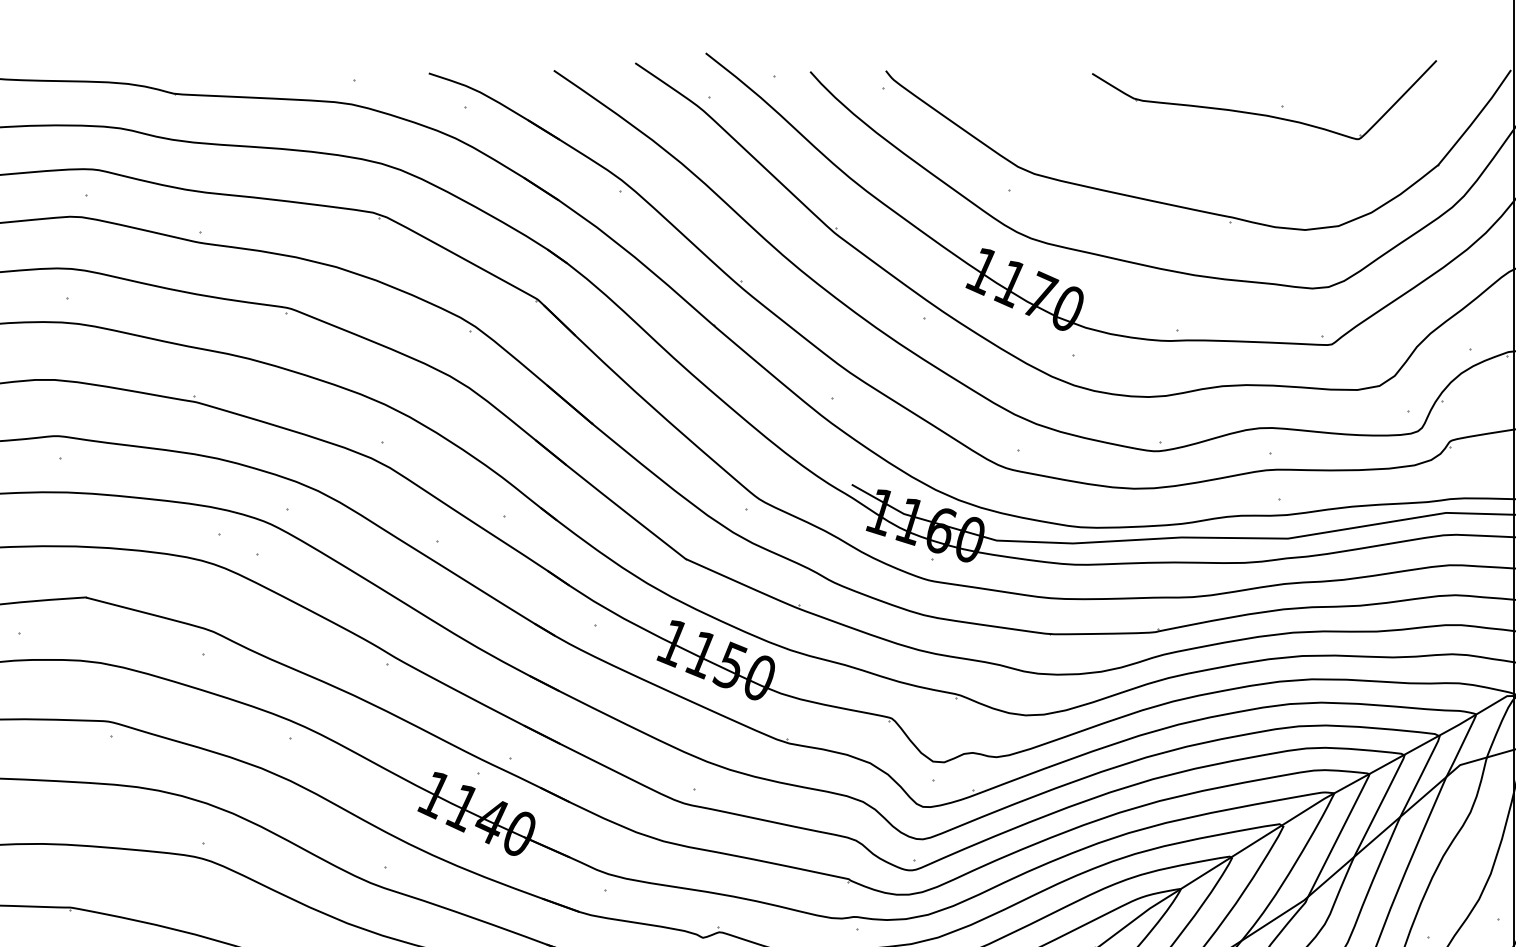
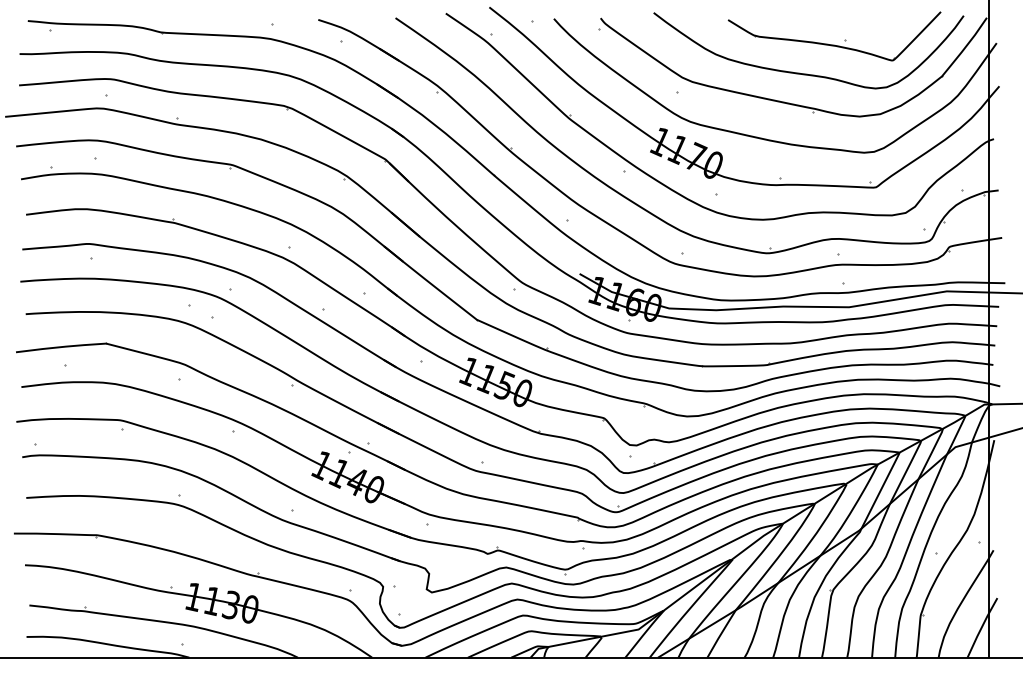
curve: (1220, 160) -> (807, 73), added

